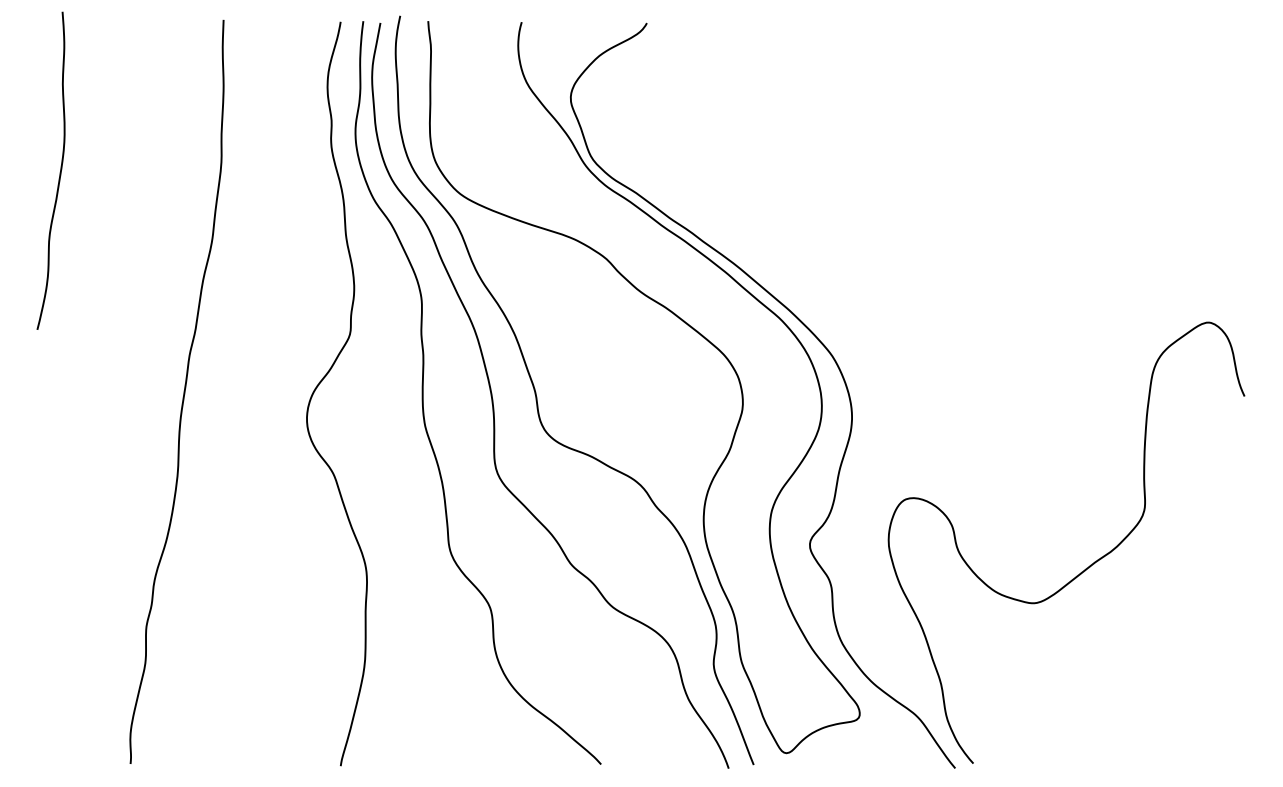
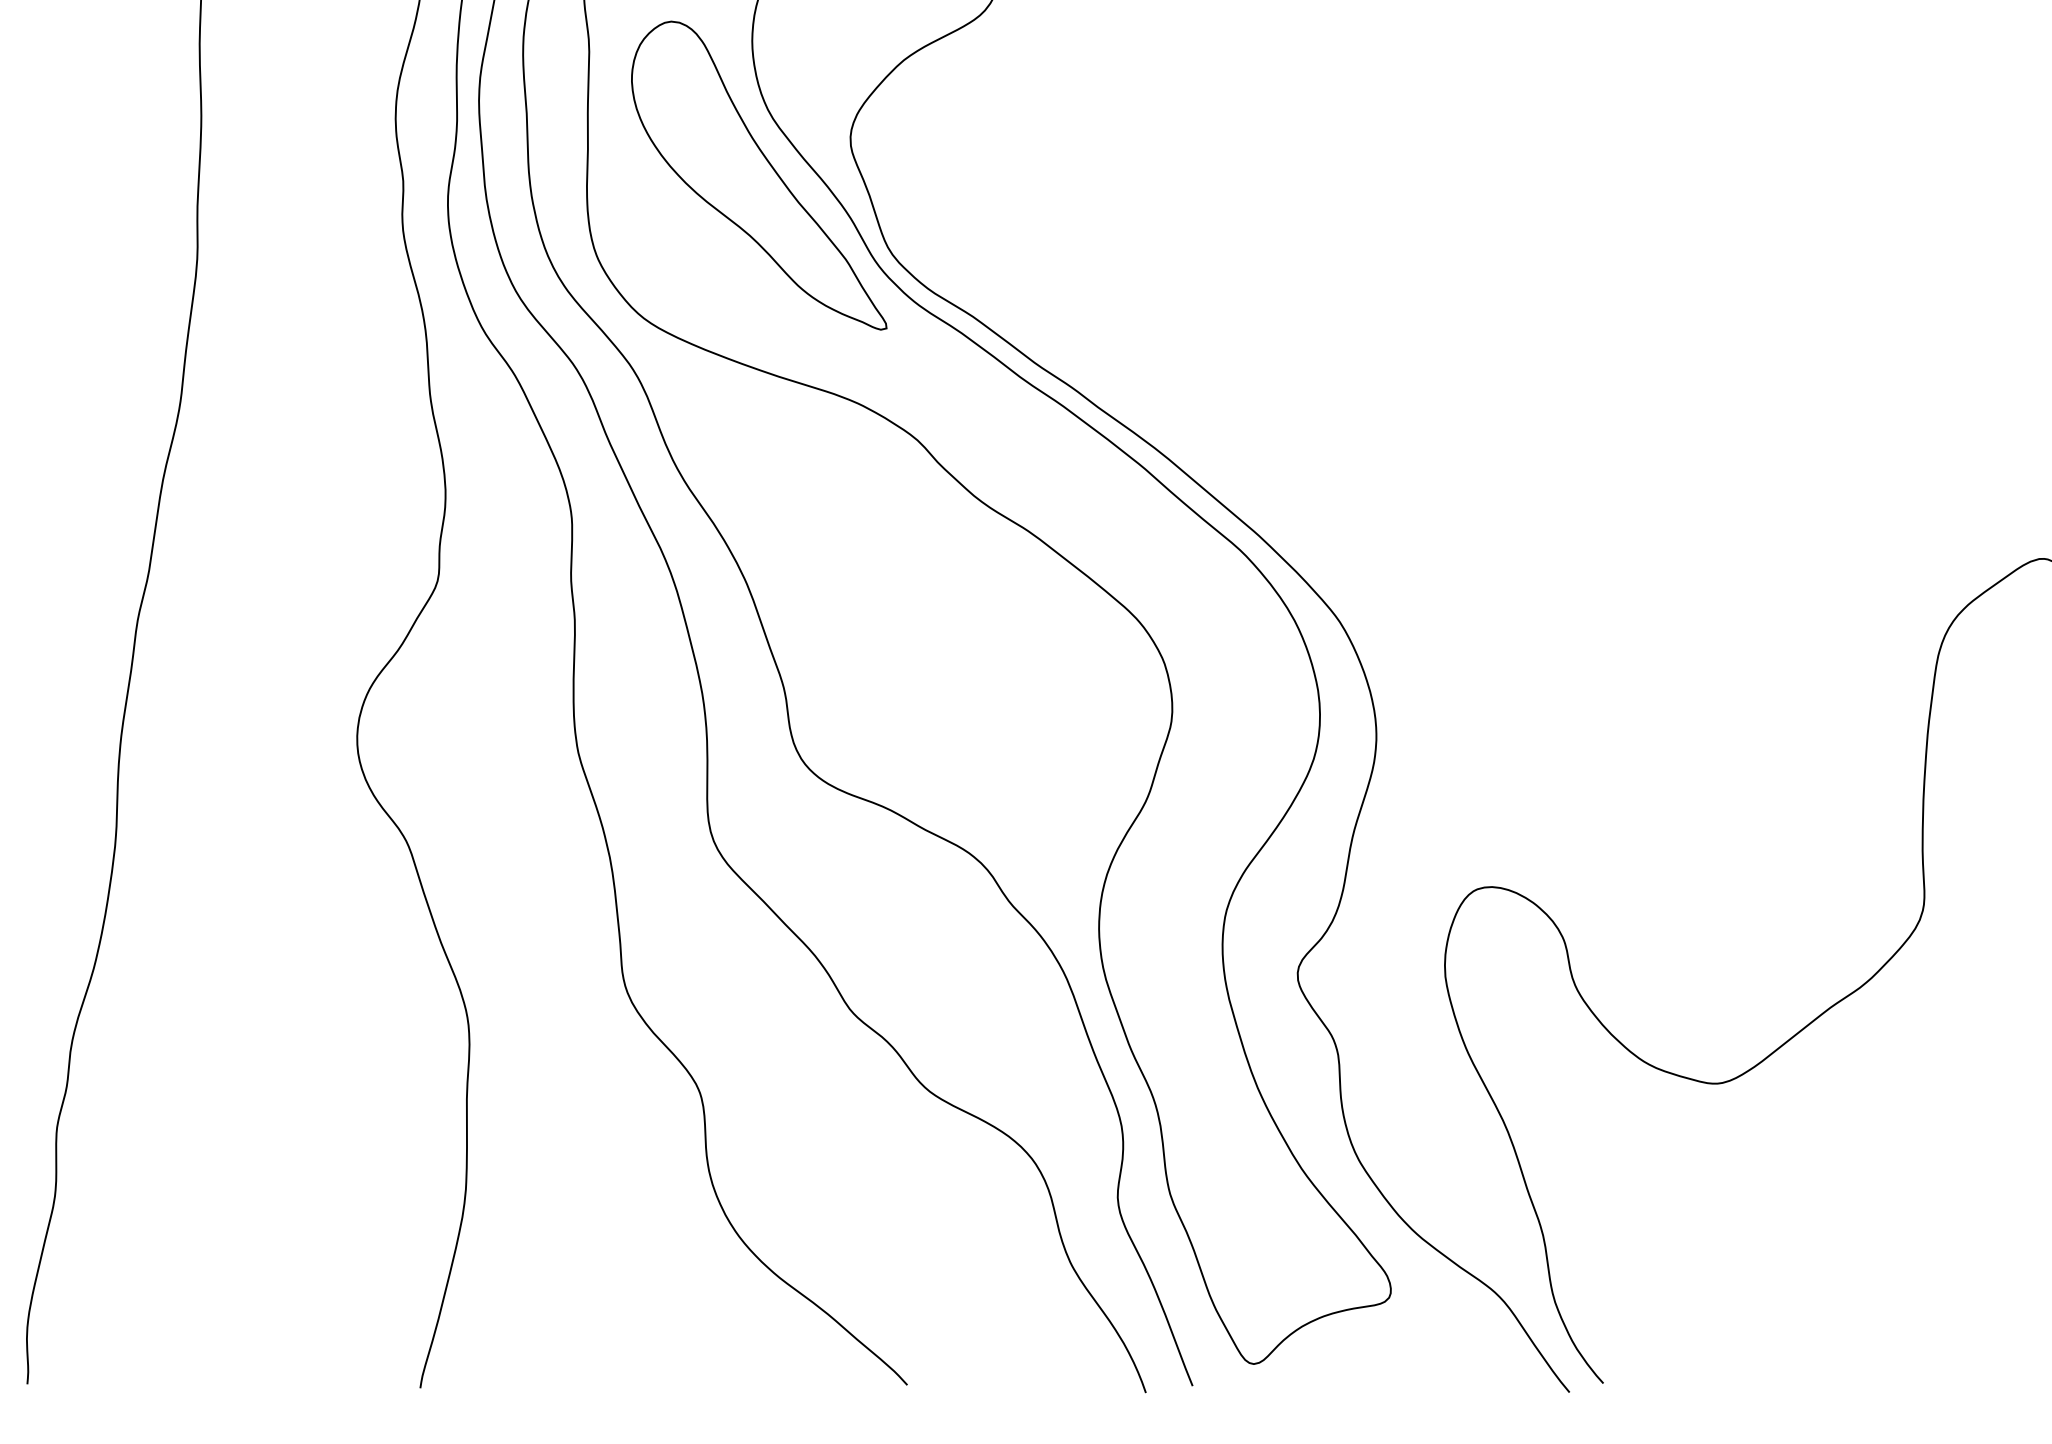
part: (521, 117) -> (758, 175), added

